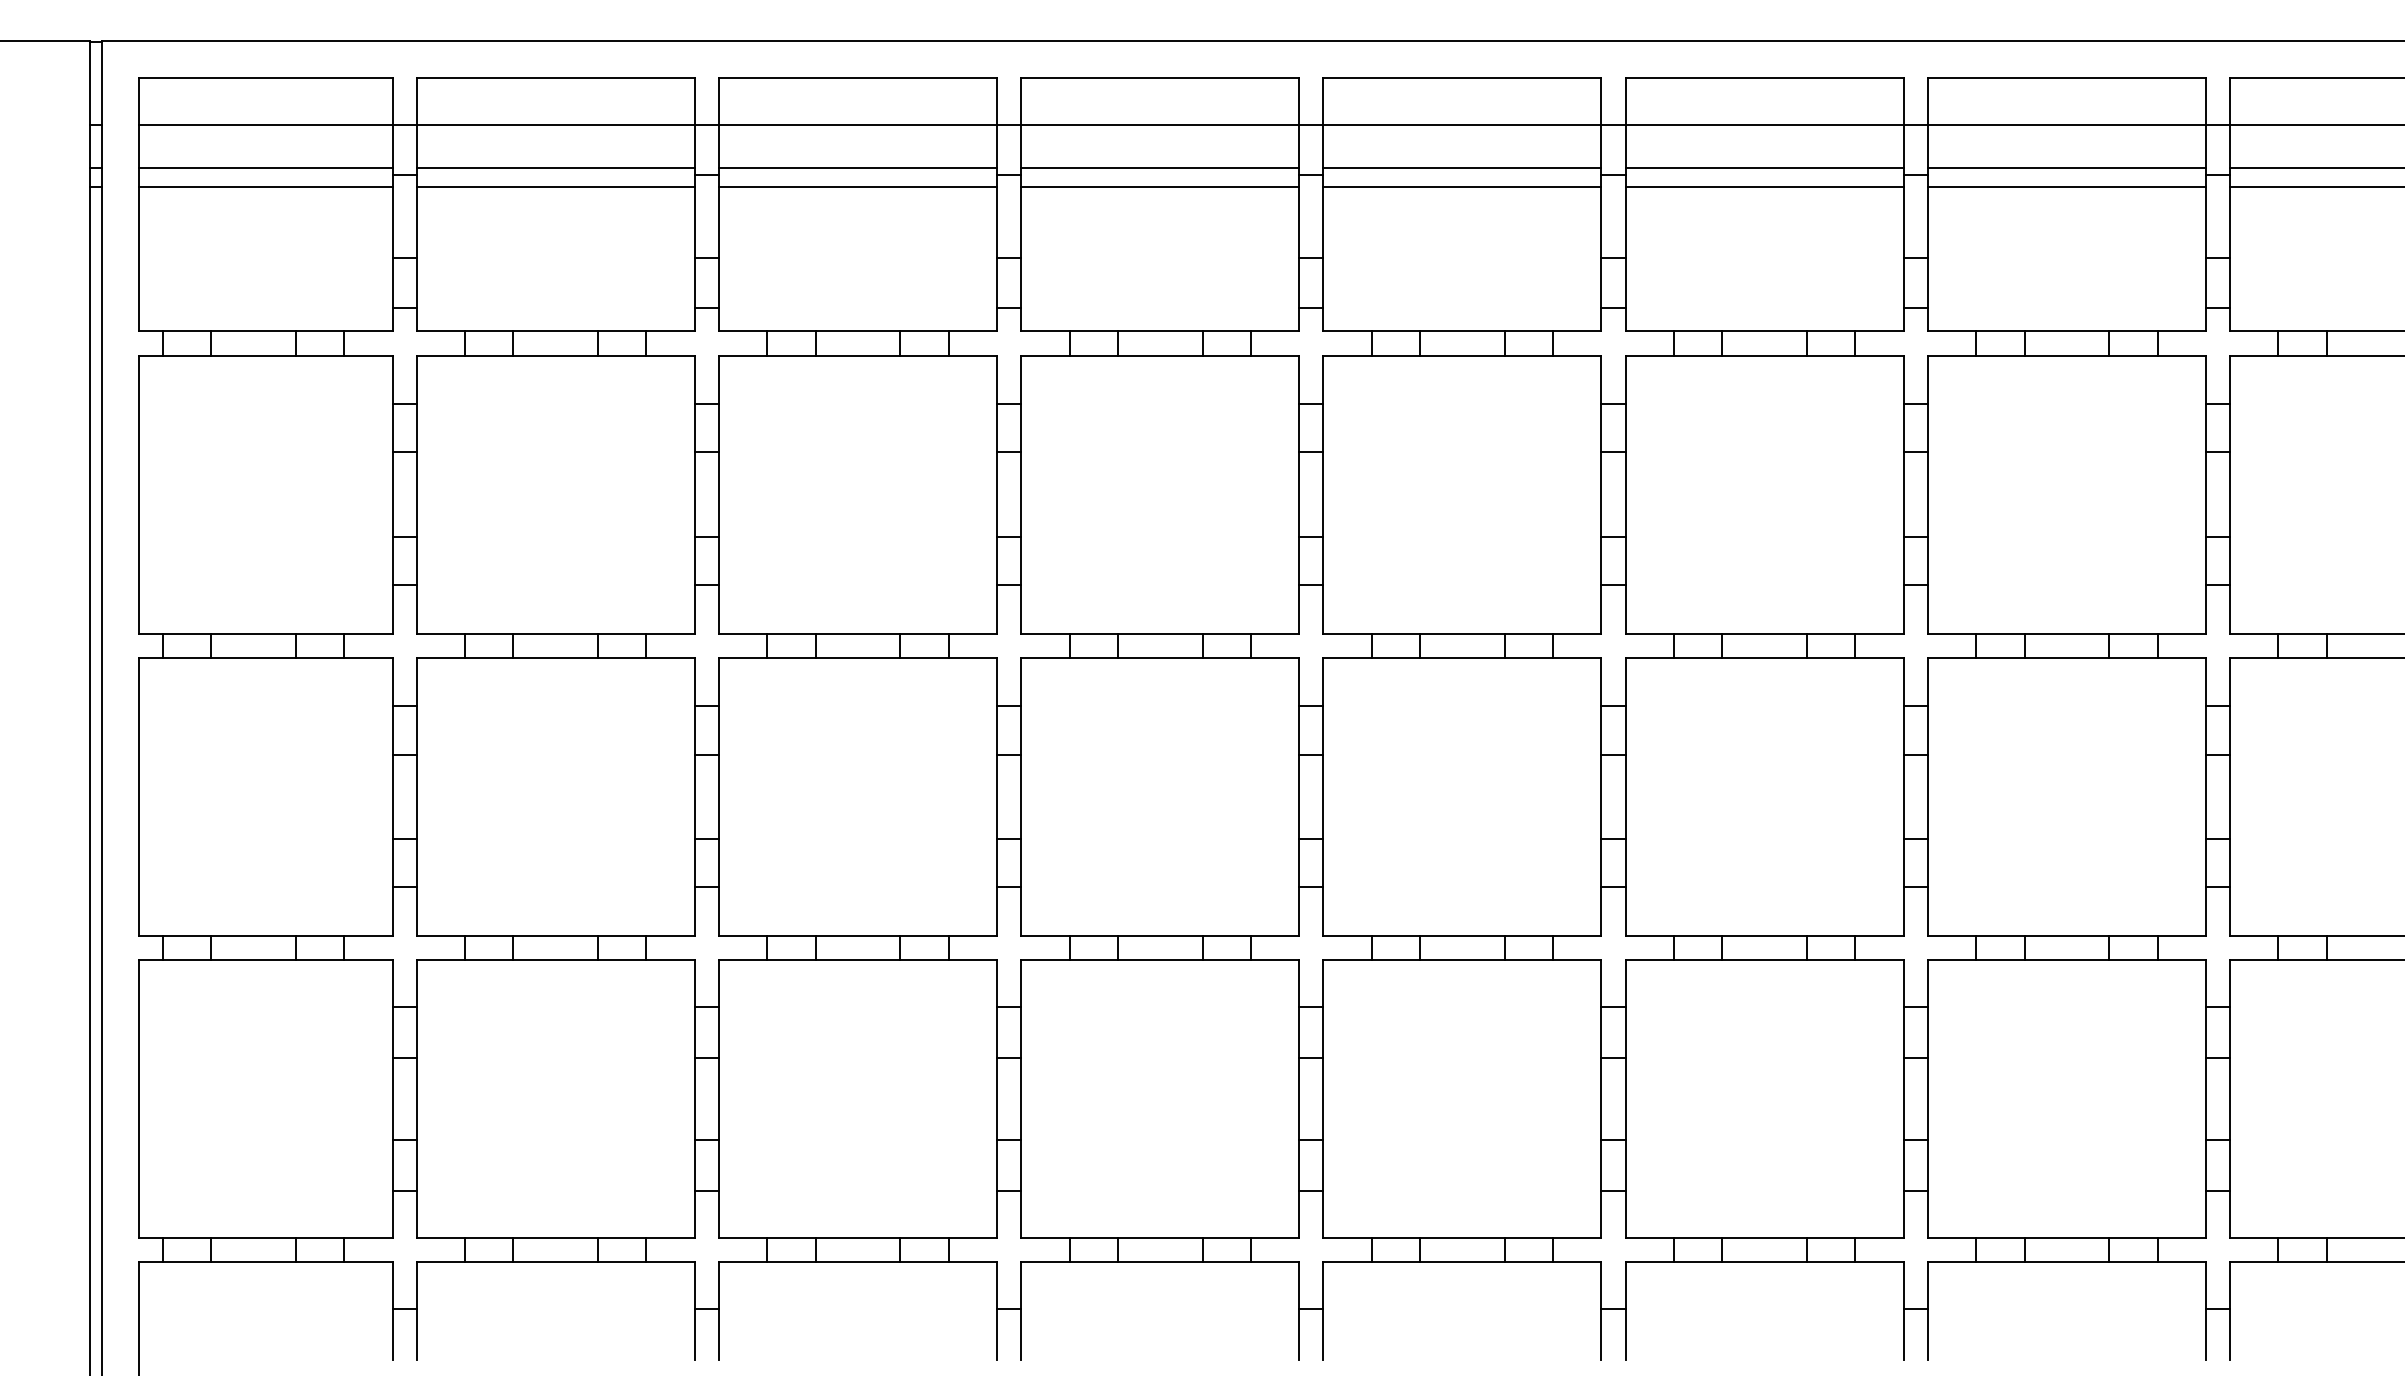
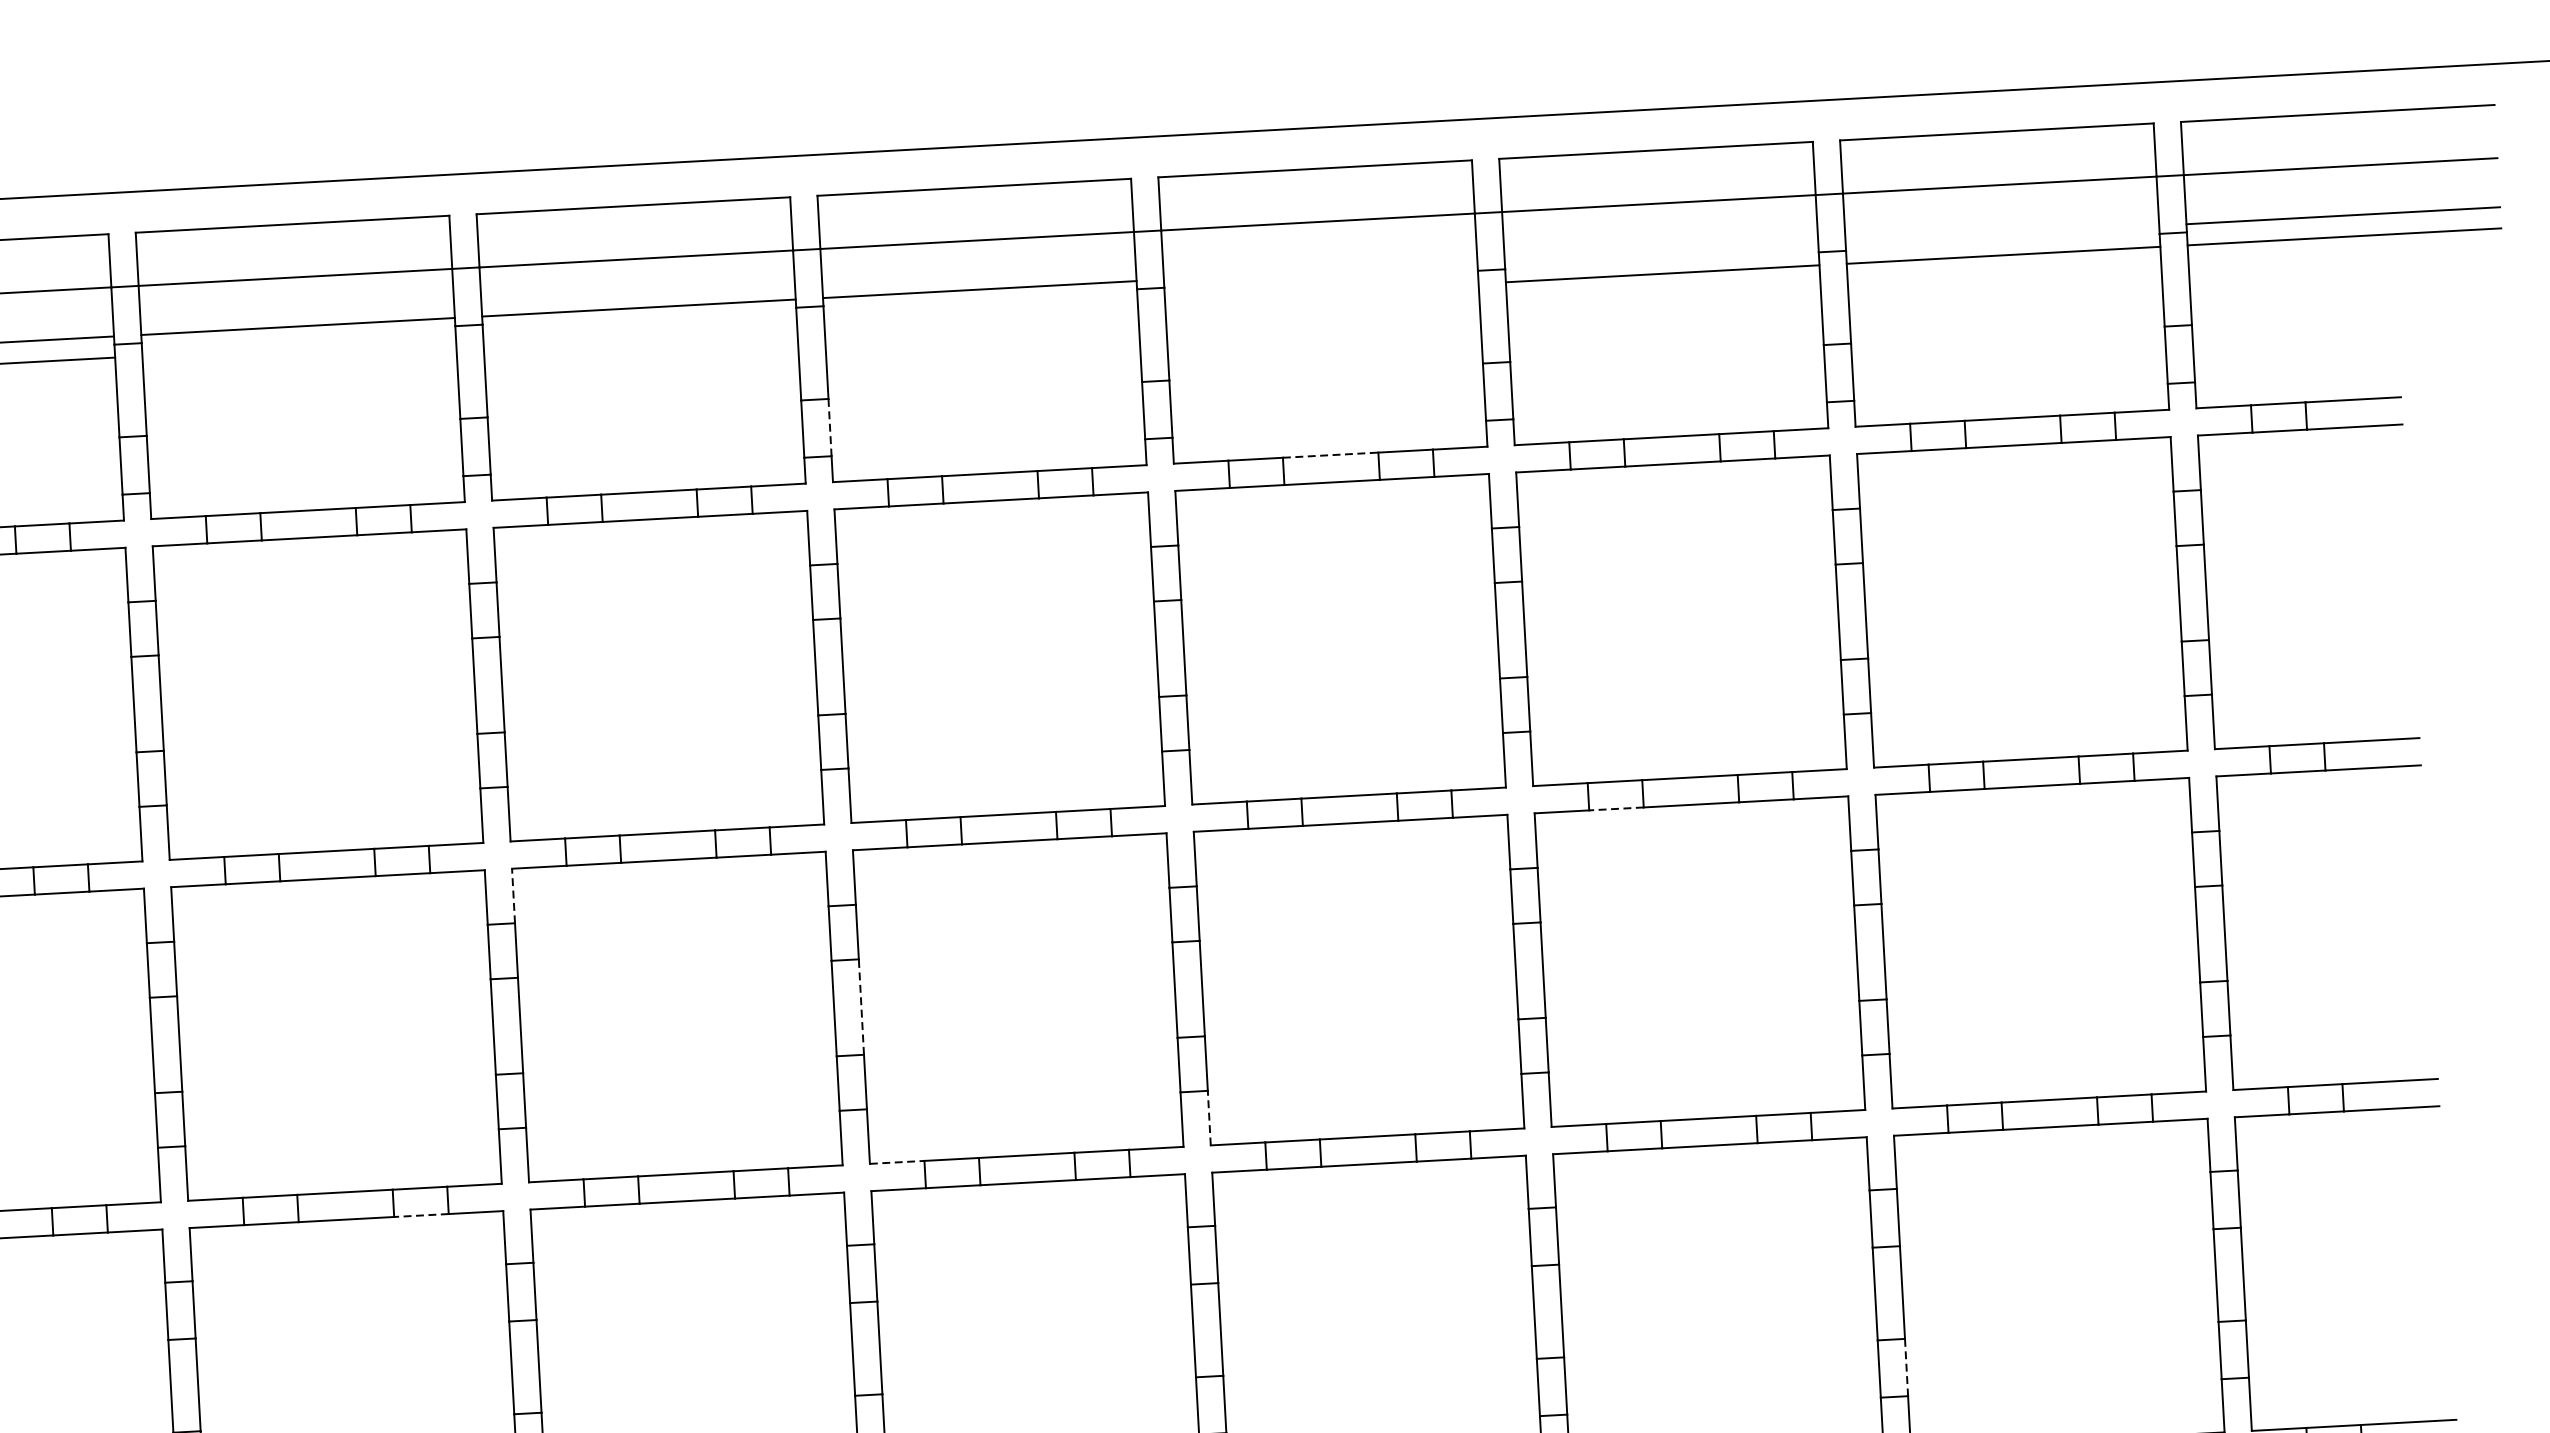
line: (1462, 168) -> (1320, 271), removed
line: (1764, 168) -> (1661, 253), removed
line: (2066, 168) -> (2002, 234), removed
line: (555, 186) -> (298, 347), removed
line: (857, 186) -> (639, 328), removed
line: (1160, 186) -> (981, 310), removed
line: (1462, 186) -> (1321, 291), removed
line: (1021, 283) -> (830, 428), solid -> dashed
line: (1462, 331) -> (1330, 455), solid -> dashed
line: (1697, 657) -> (1615, 808), solid -> dashed
line: (718, 681) -> (513, 895), solid -> dashed
line: (1021, 796) -> (861, 1006), solid -> dashed
line: (1323, 911) -> (1209, 1117), solid -> dashed
line: (1045, 935) -> (897, 1161), solid -> dashed
line: (621, 960) -> (420, 1216), solid -> dashed
line: (1927, 1166) -> (1906, 1368), solid -> dashed

